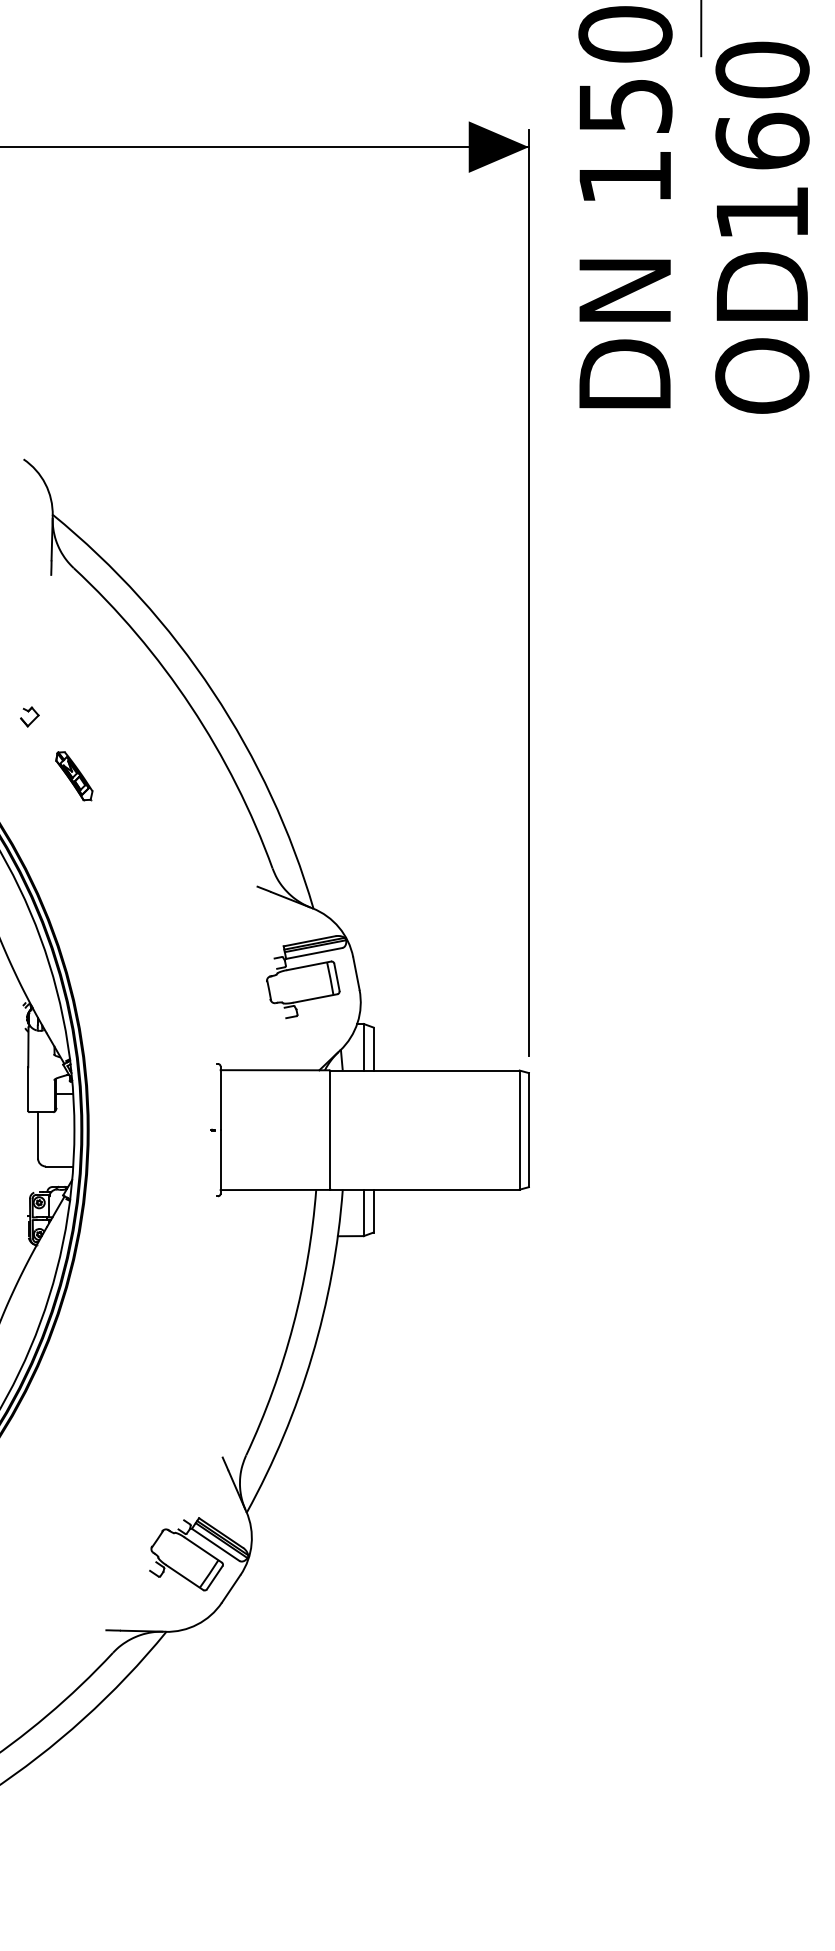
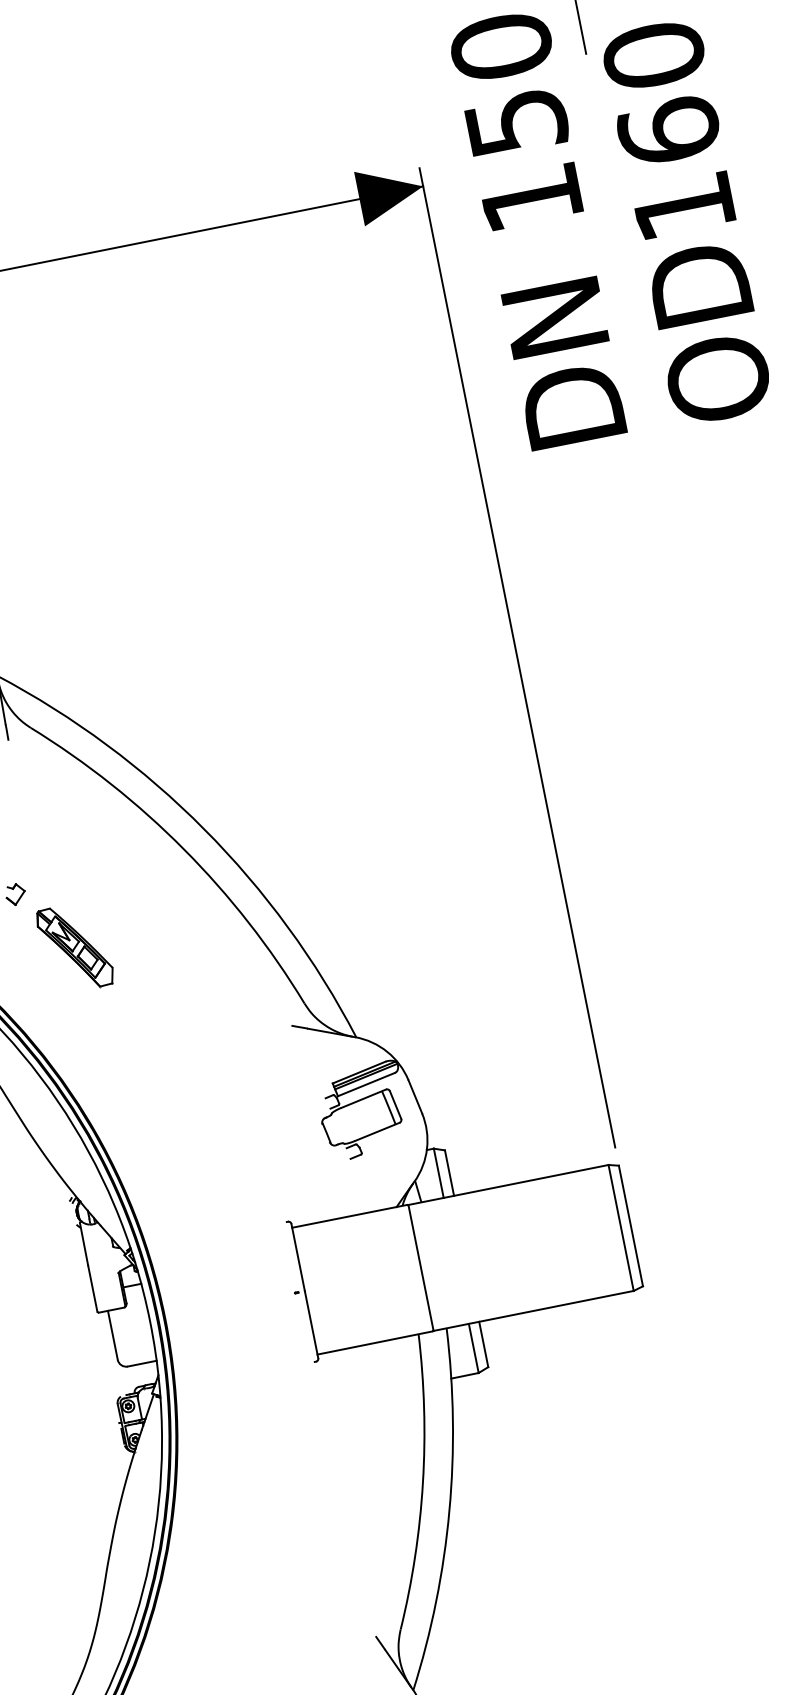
part: (74, 776) -> (75, 948), size x1.67

